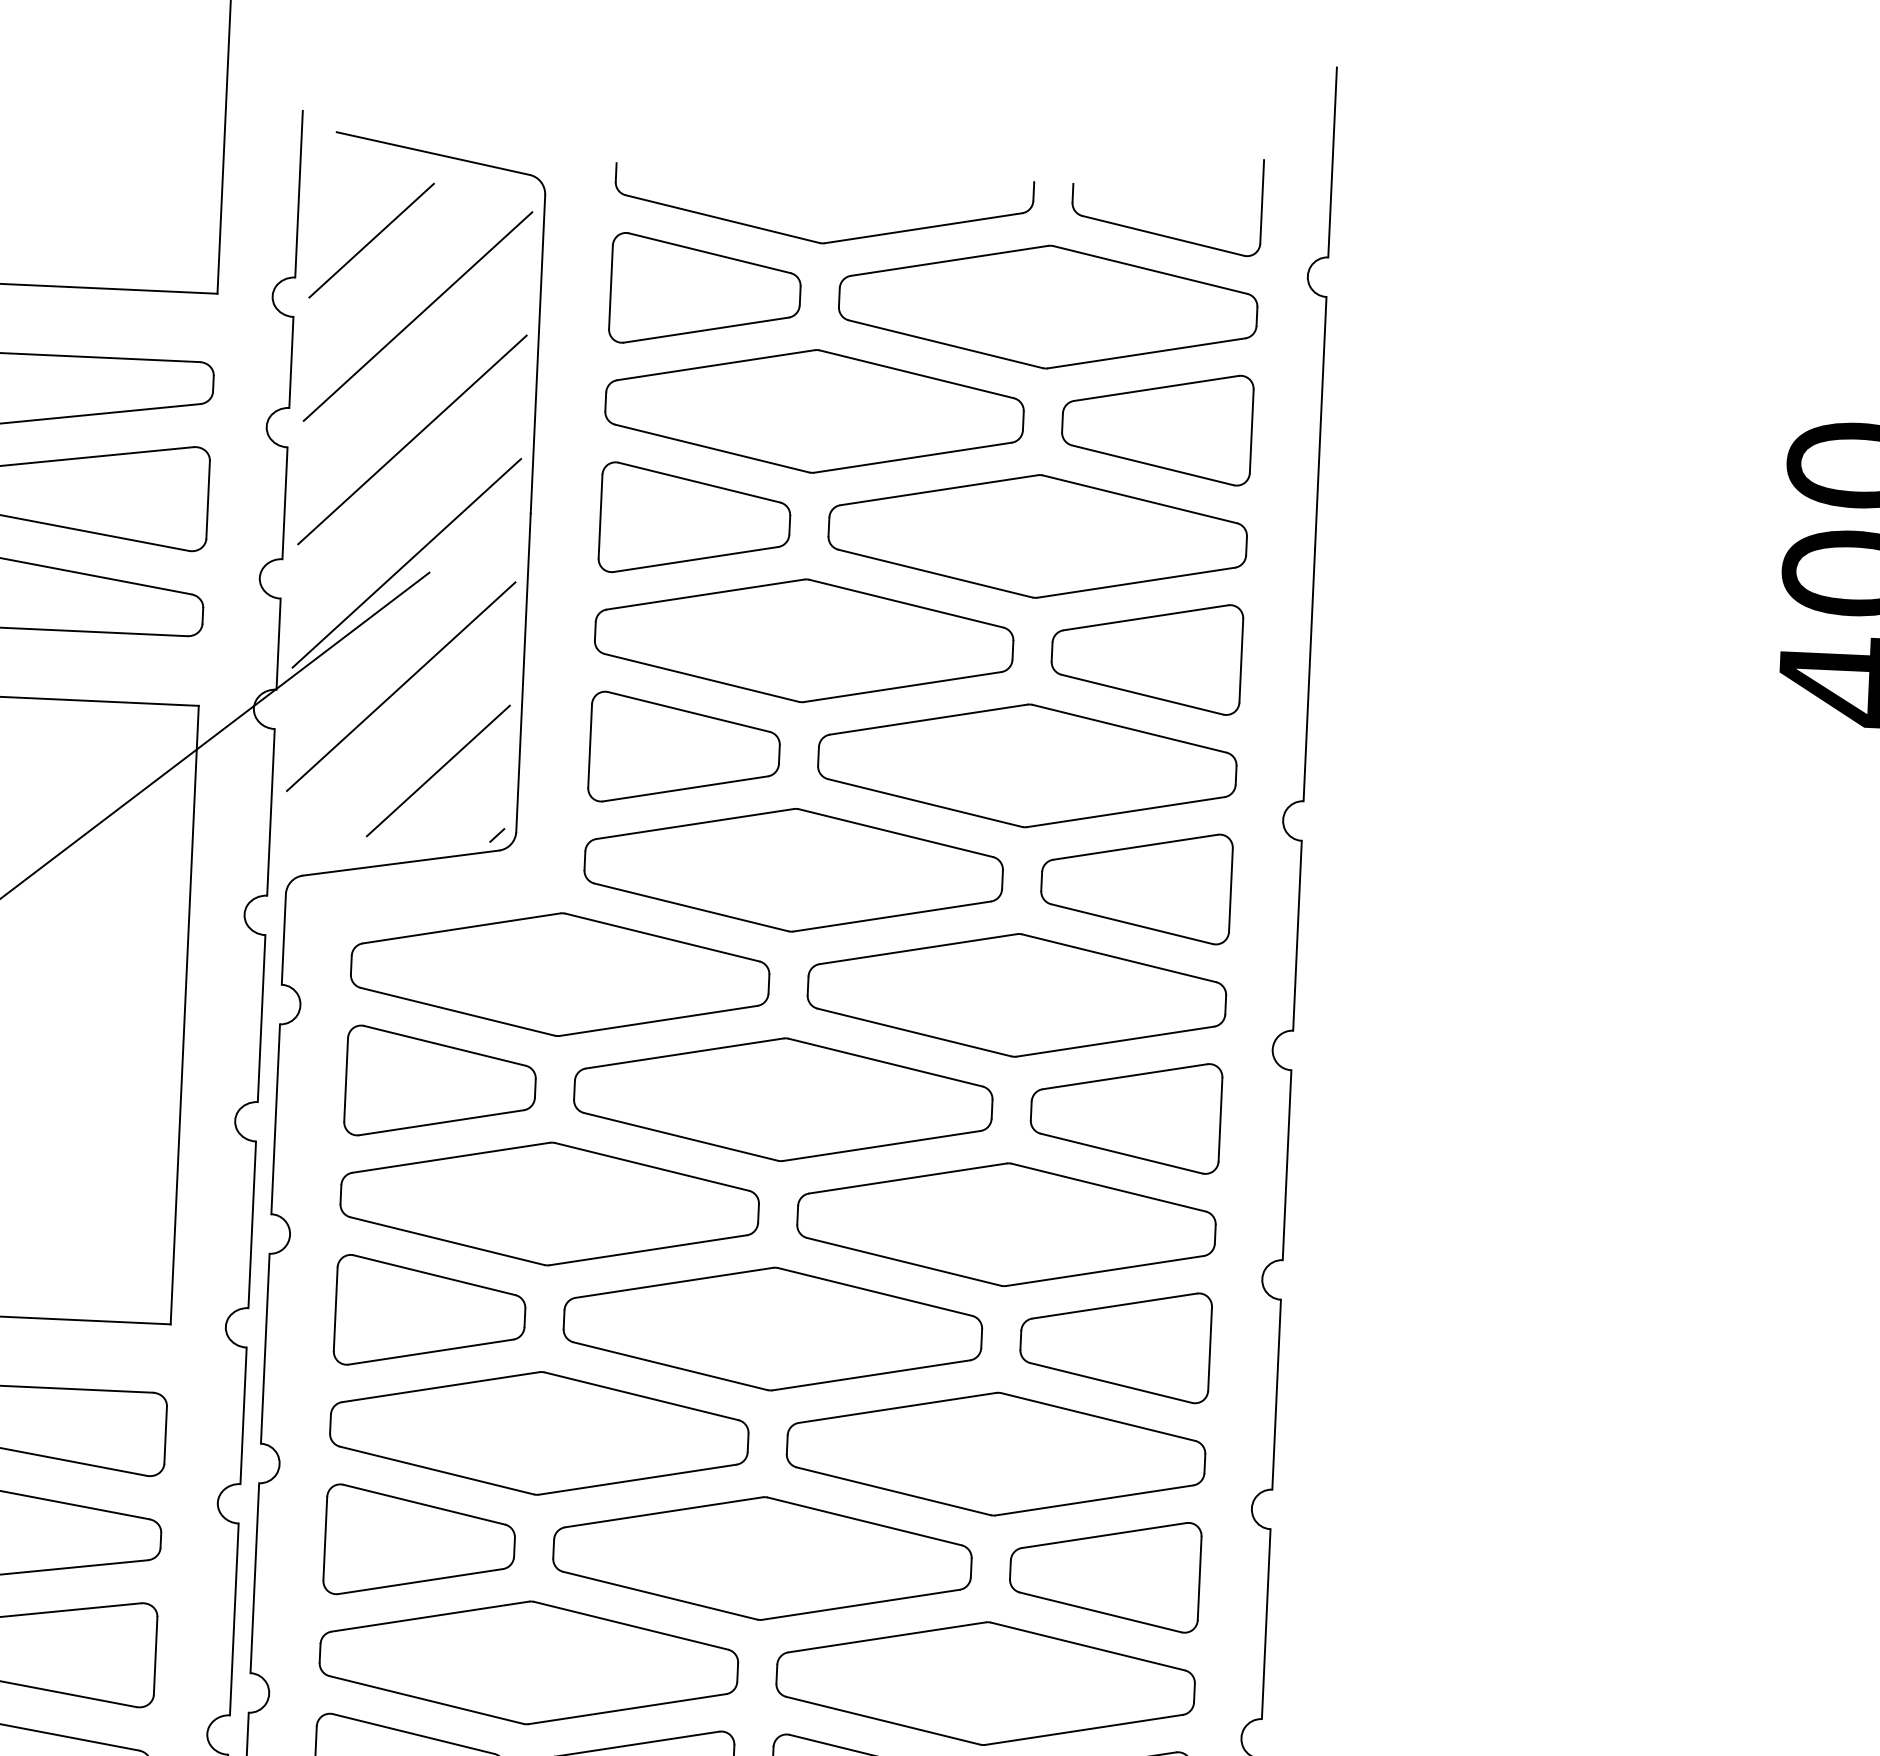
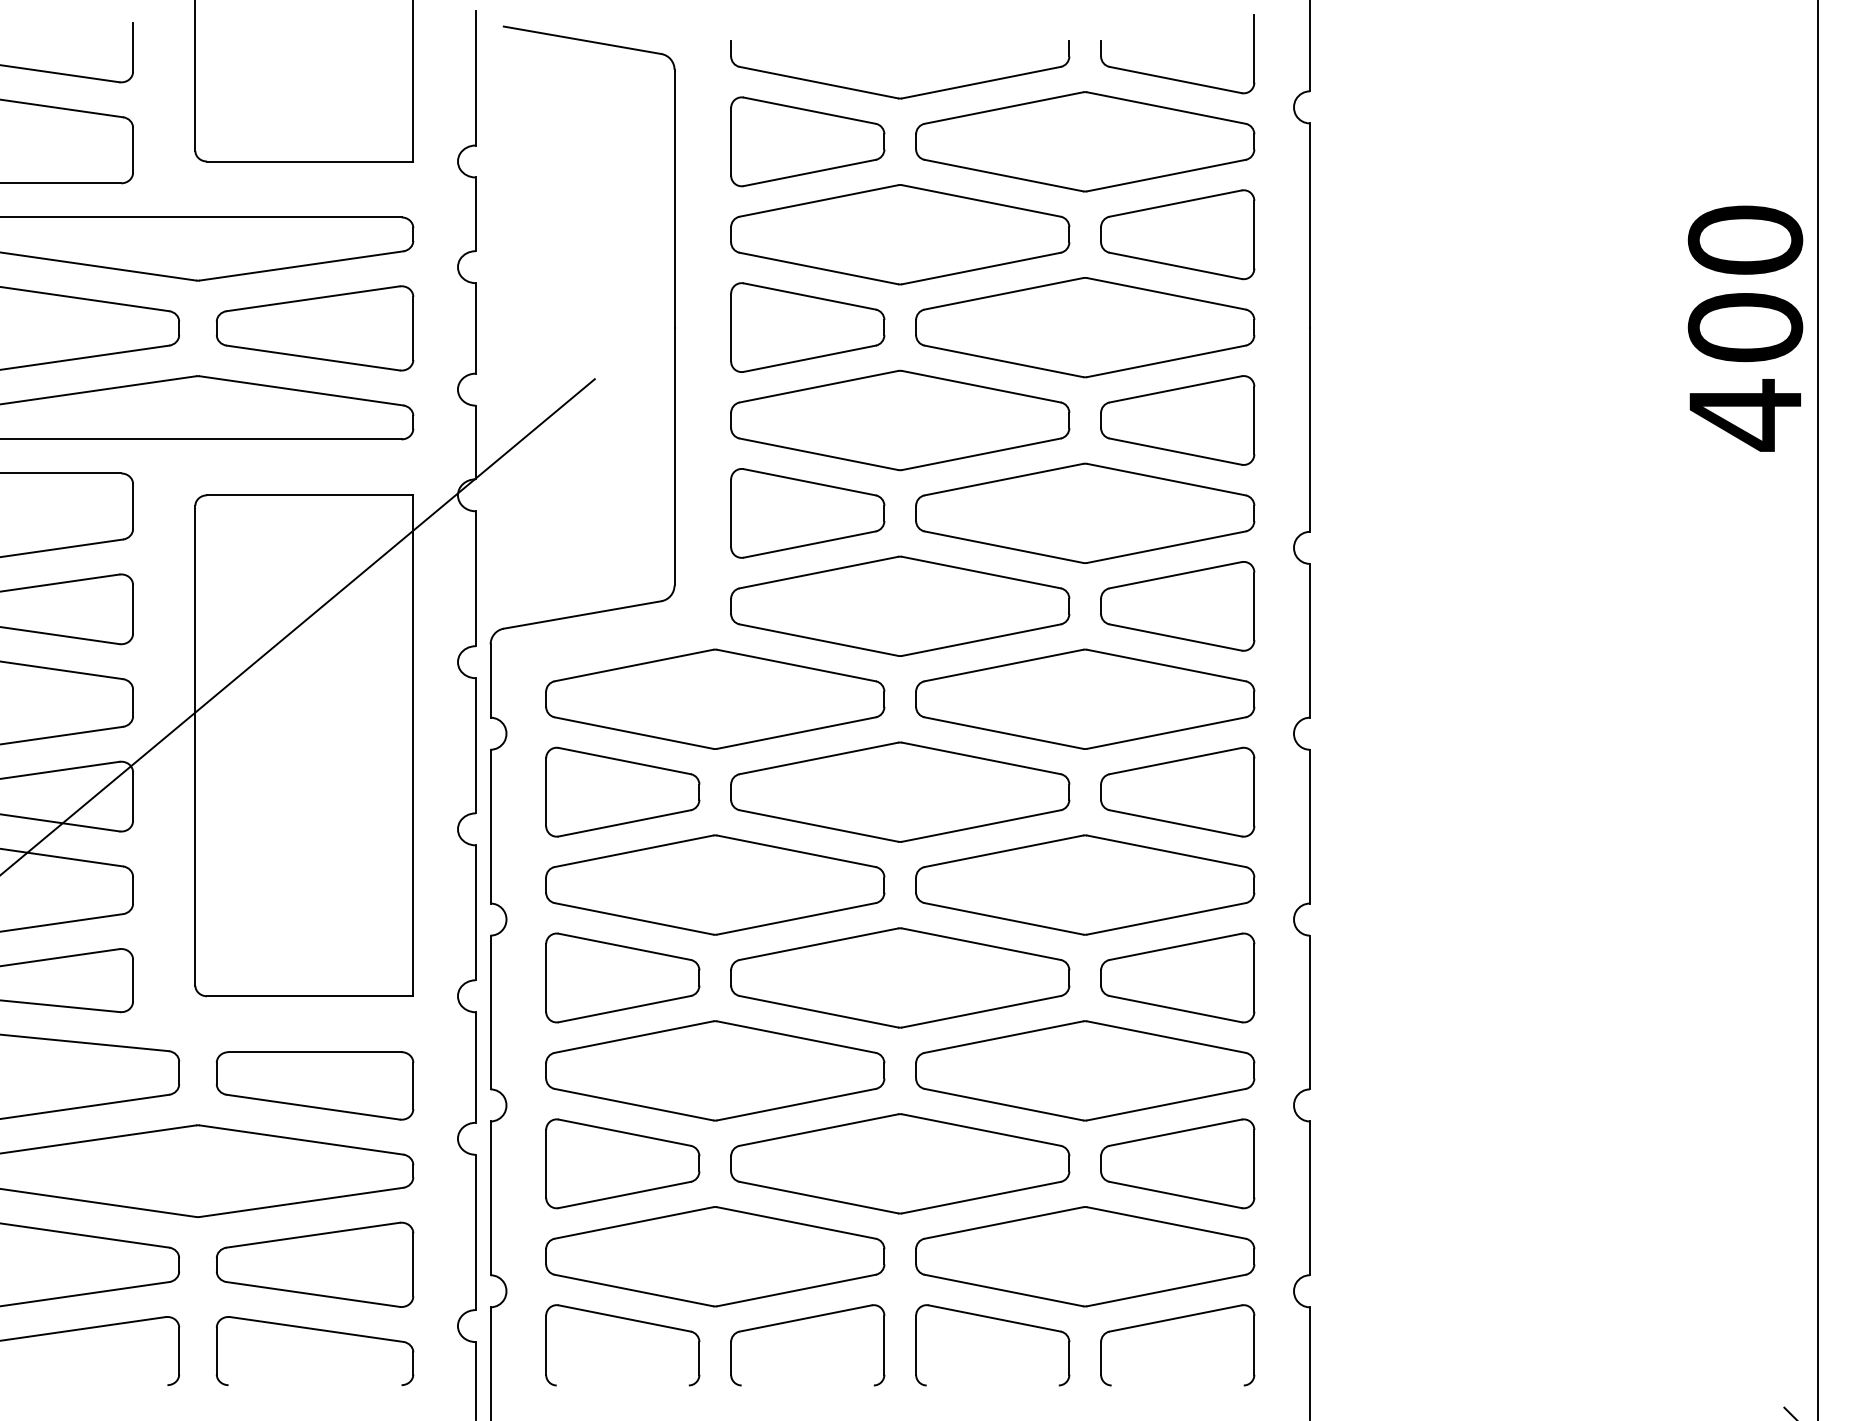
hatch: (409, 510) -> (576, 329), removed

